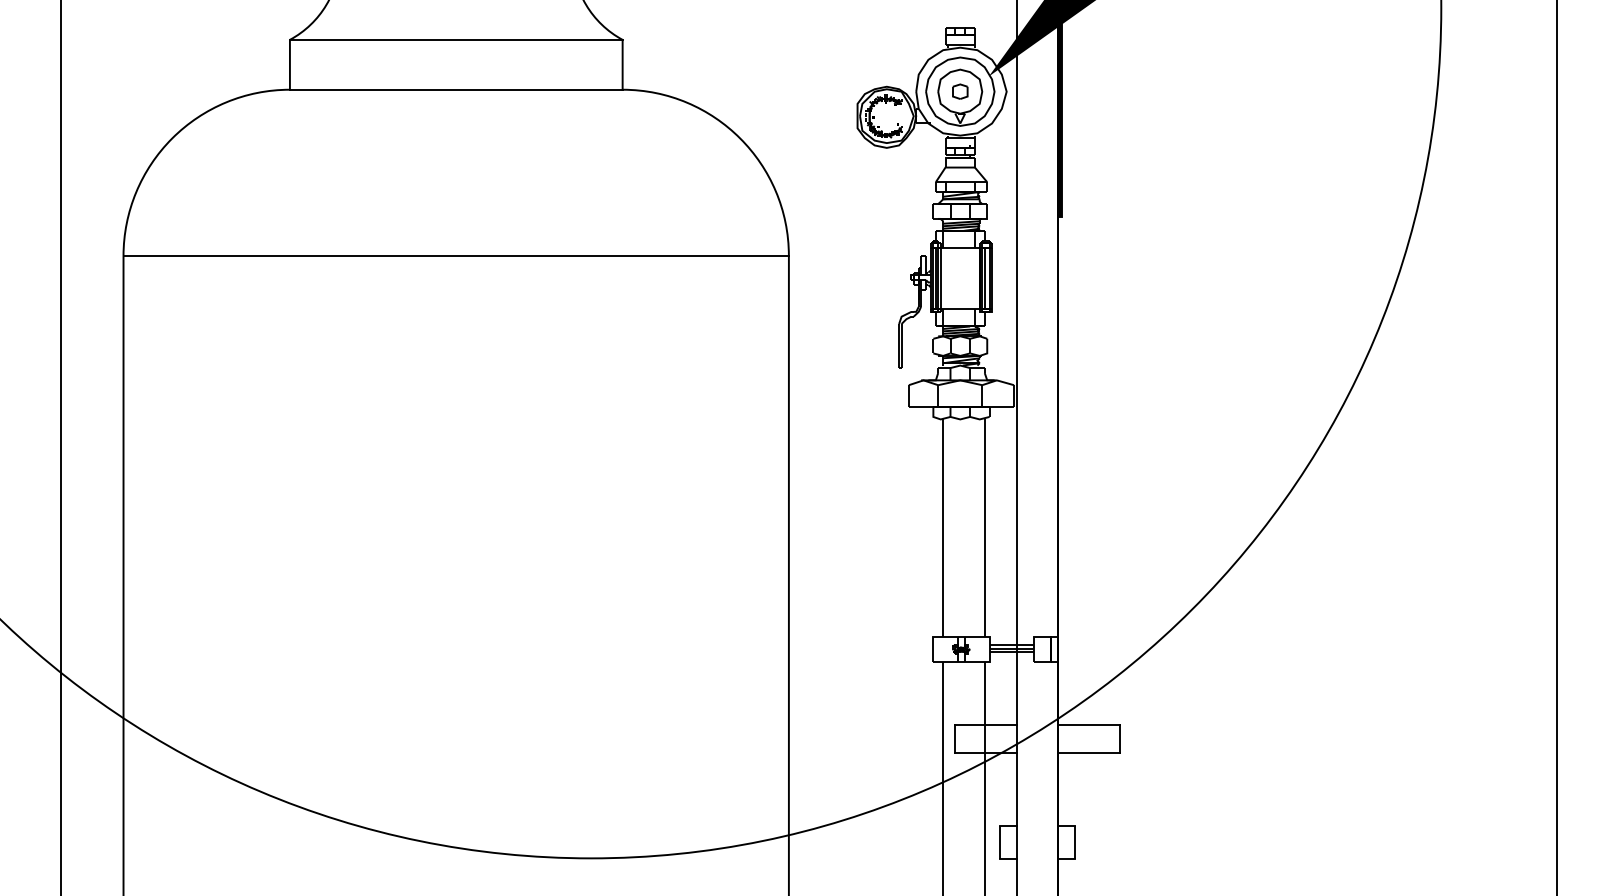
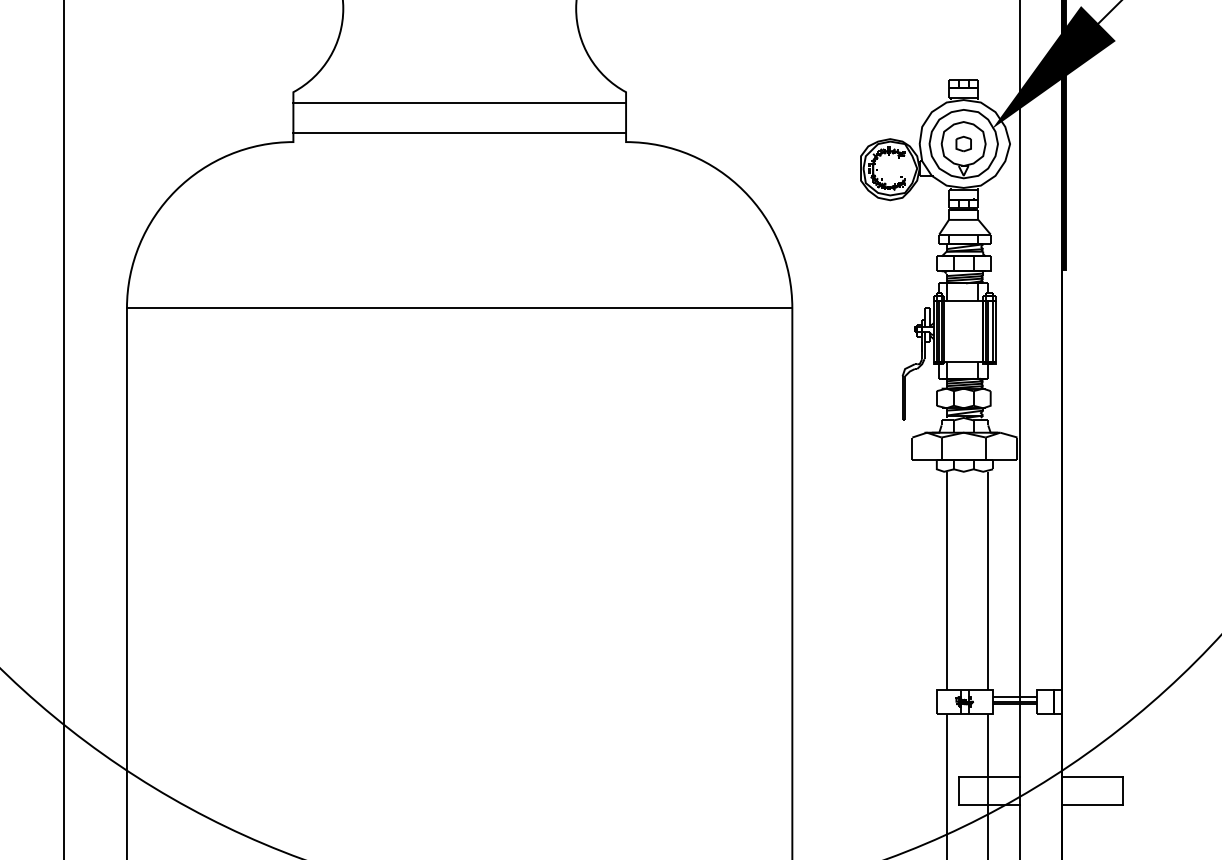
line: (455, 39) -> (458, 132), moved
line: (455, 89) -> (458, 102), moved

